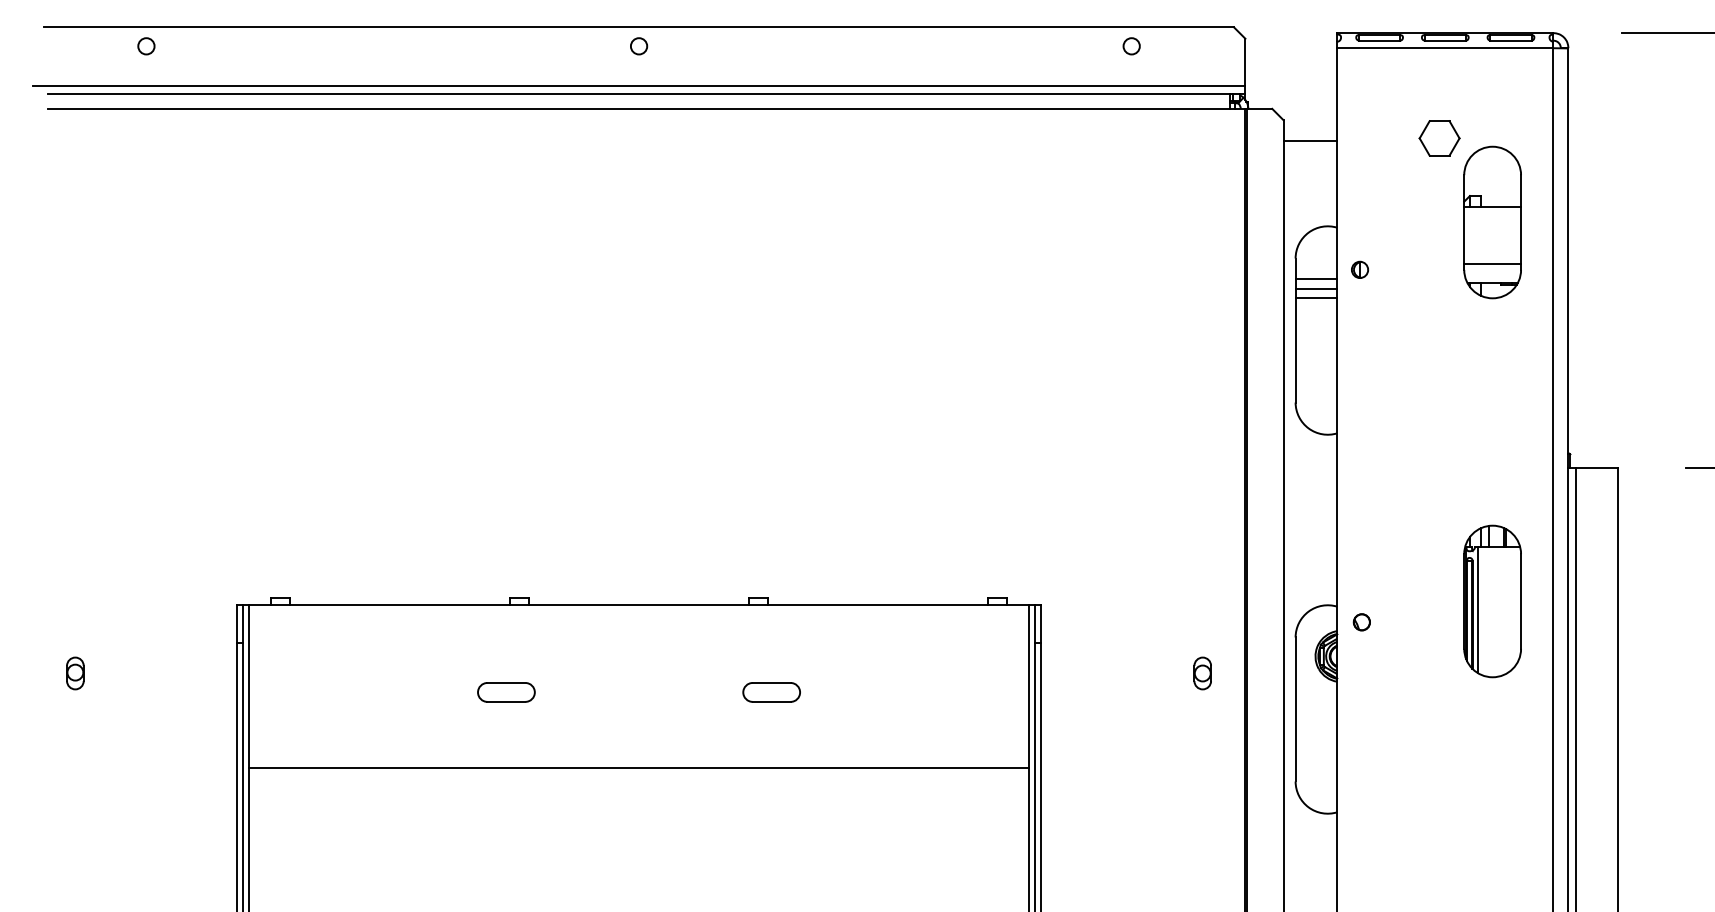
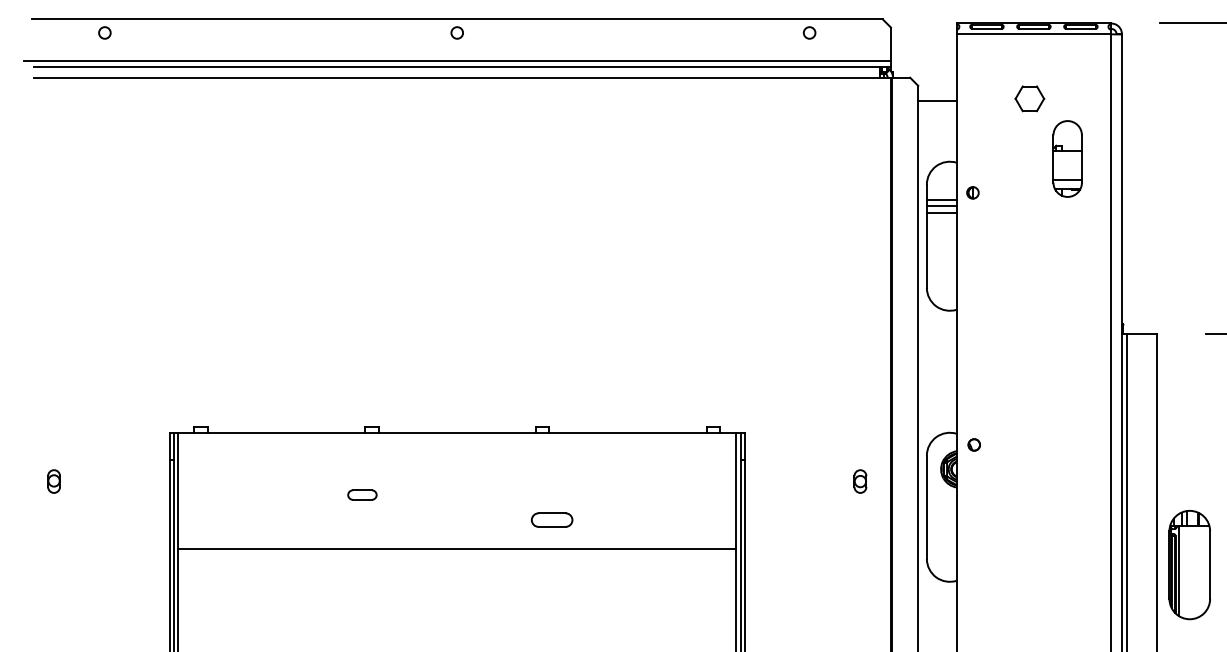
part: (1492, 221) -> (1067, 158), size x0.7
part: (1492, 602) -> (1189, 565), moved
part: (506, 691) -> (362, 494), size x0.7
part: (770, 691) -> (551, 519), moved

